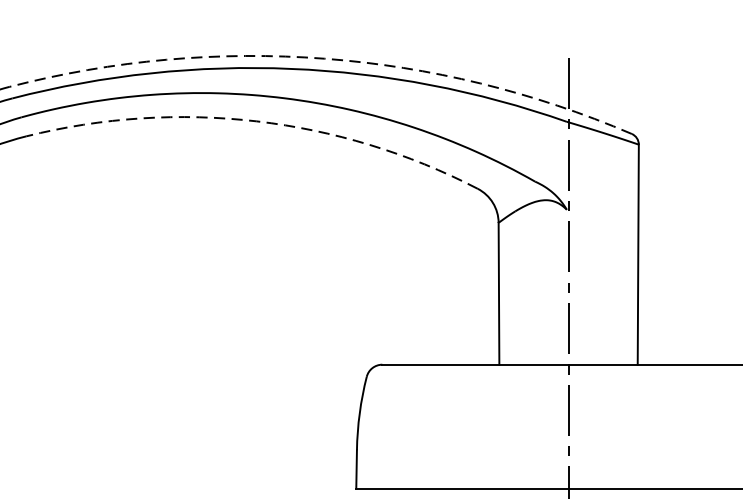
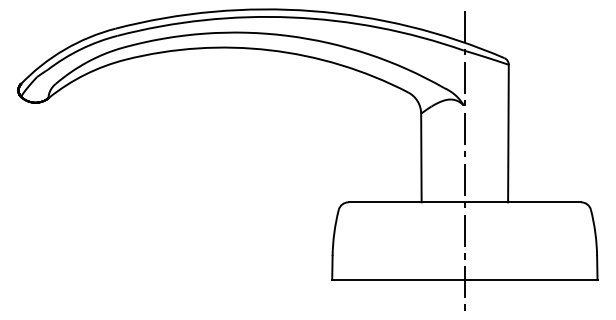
arc: (324, 59) -> (312, 11), dashed -> solid
arc: (257, 121) -> (270, 50), dashed -> solid

